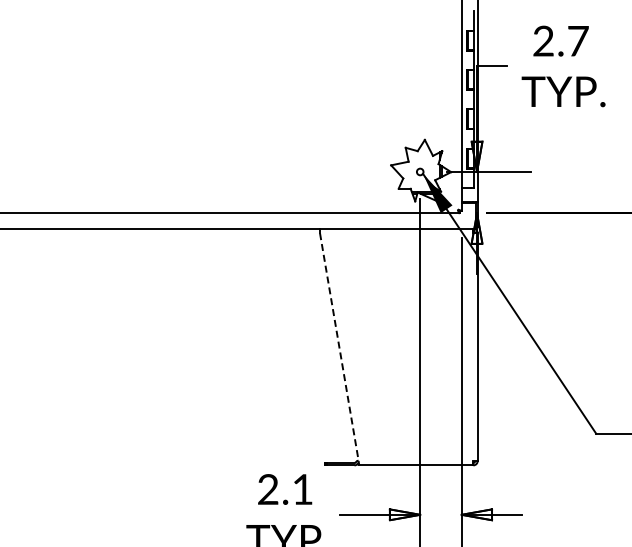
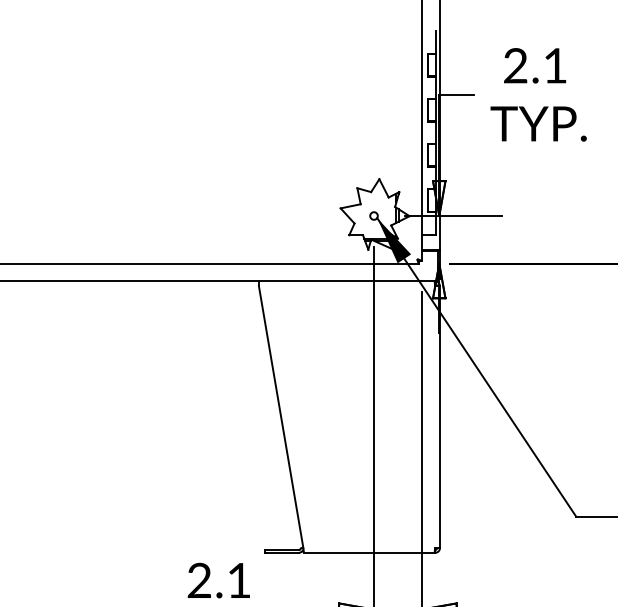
text: (578, 41) -> (555, 66), 2.7 -> 2.1
line: (339, 347) -> (281, 417), dashed -> solid

